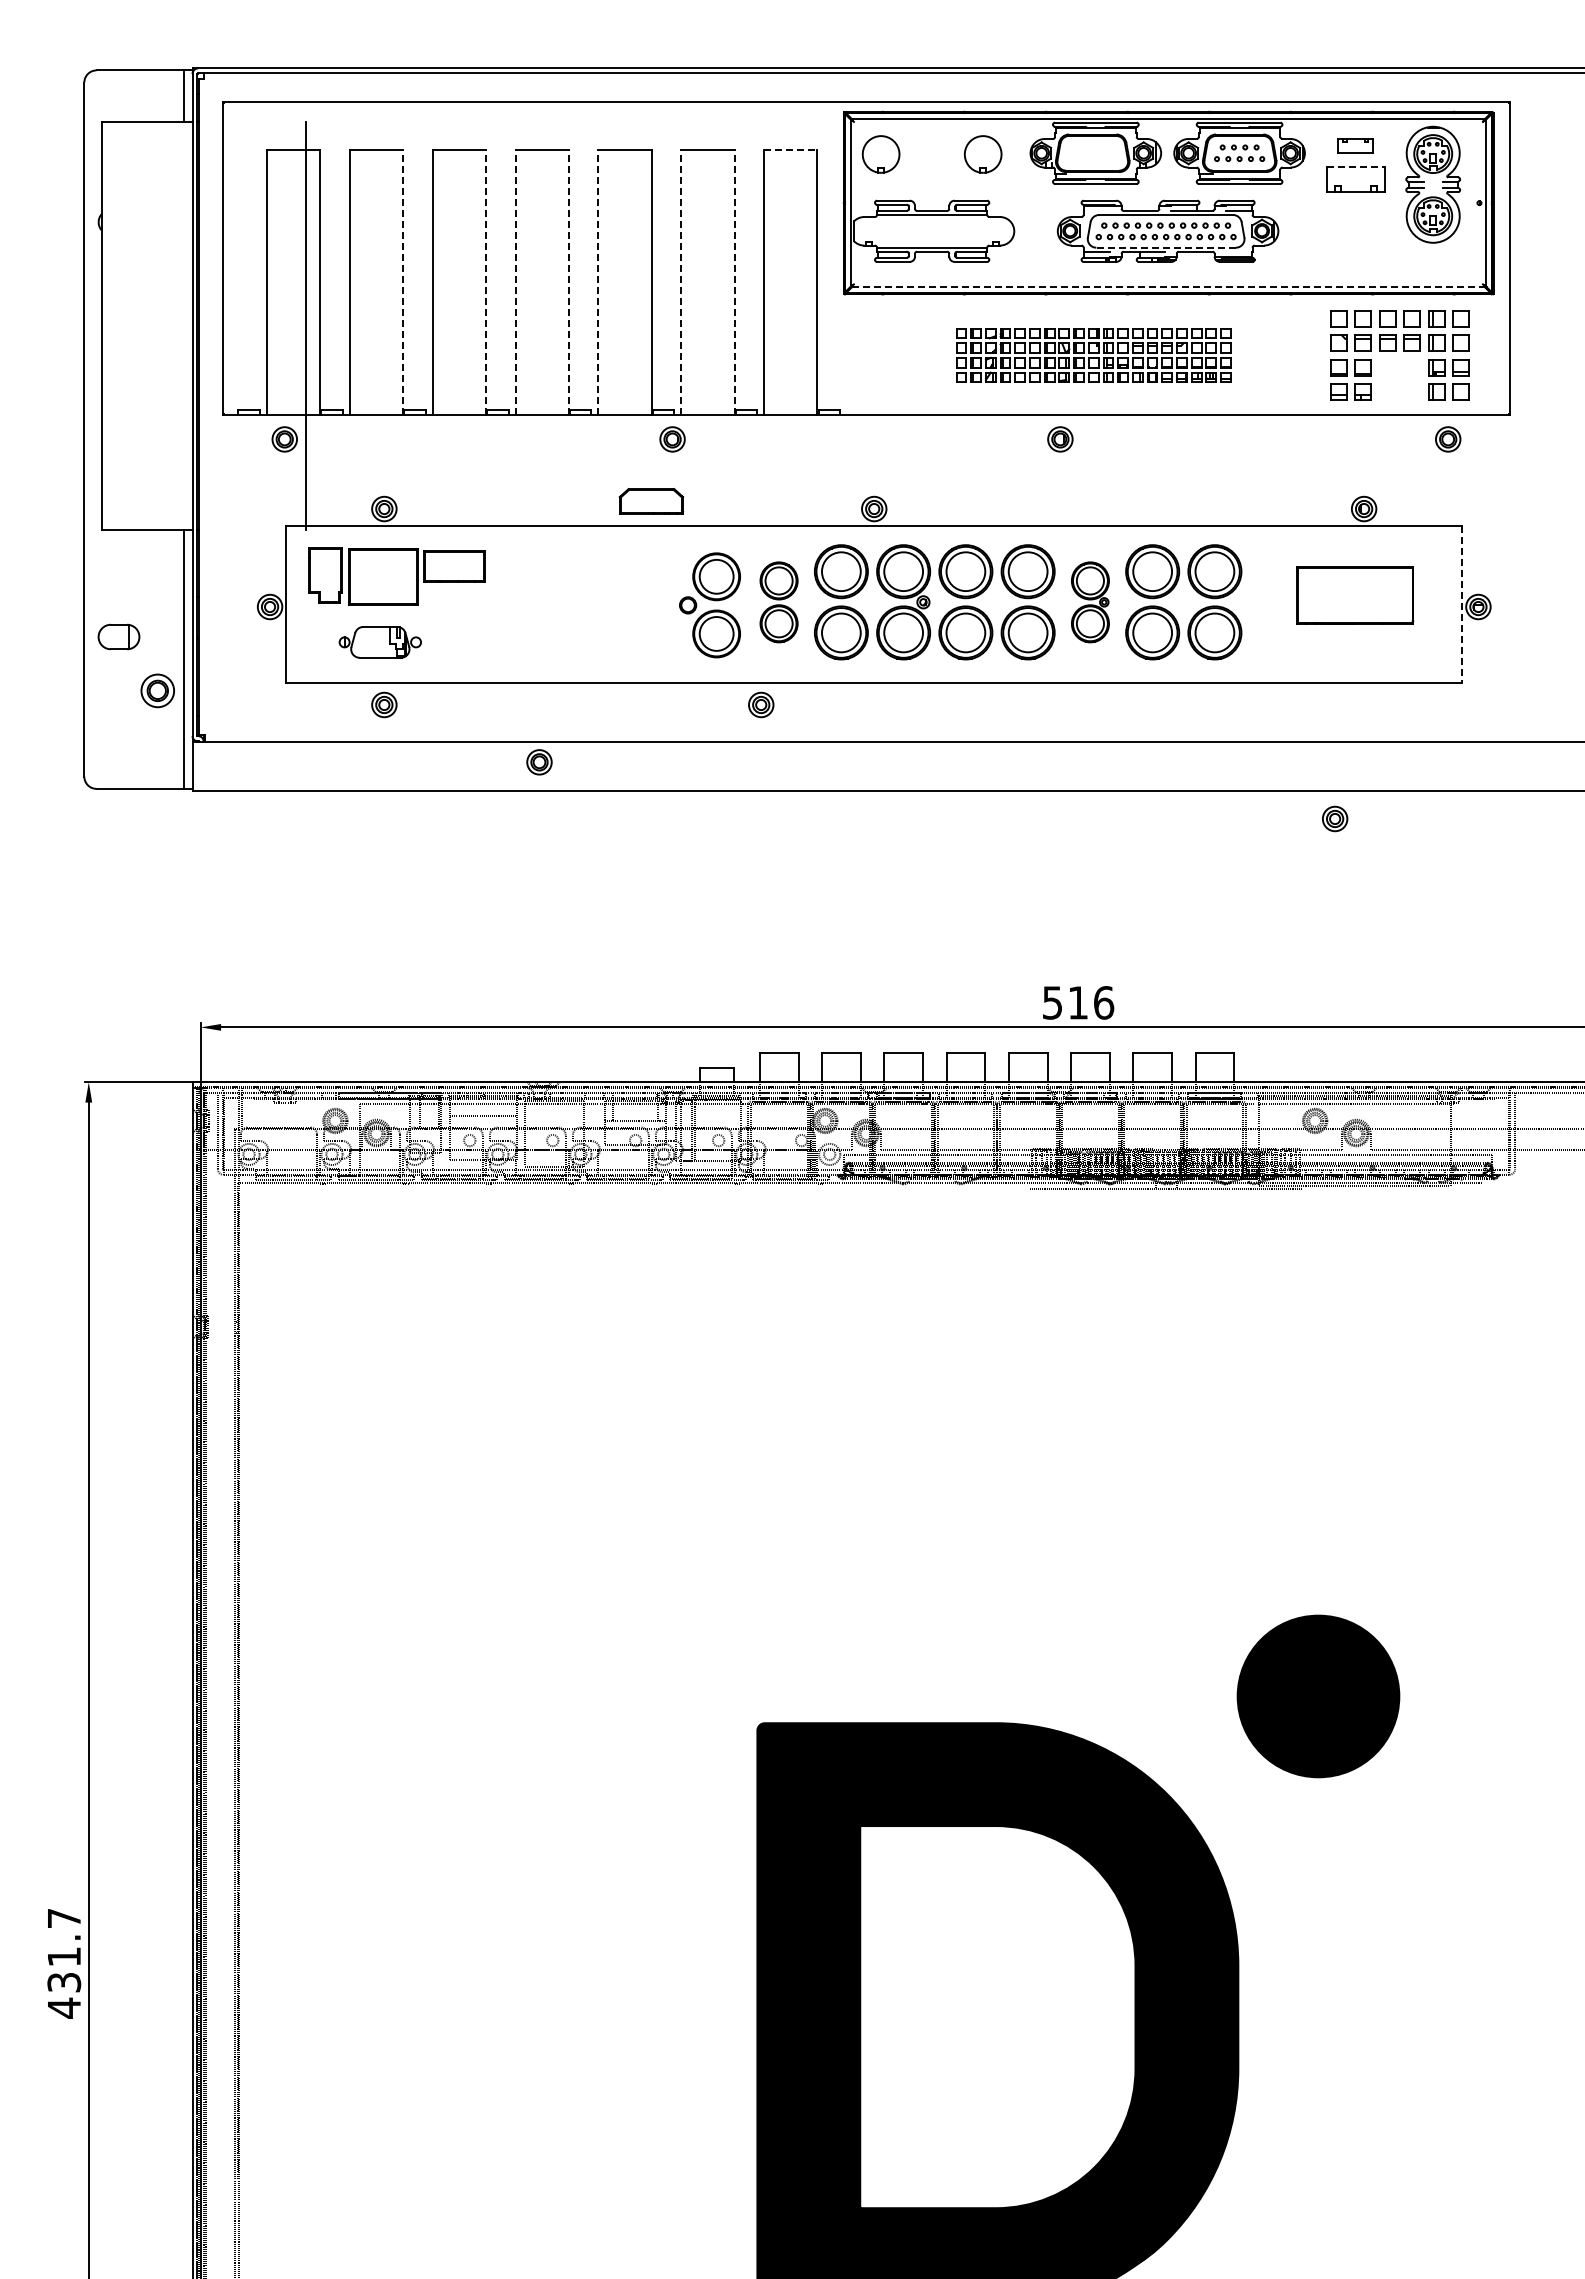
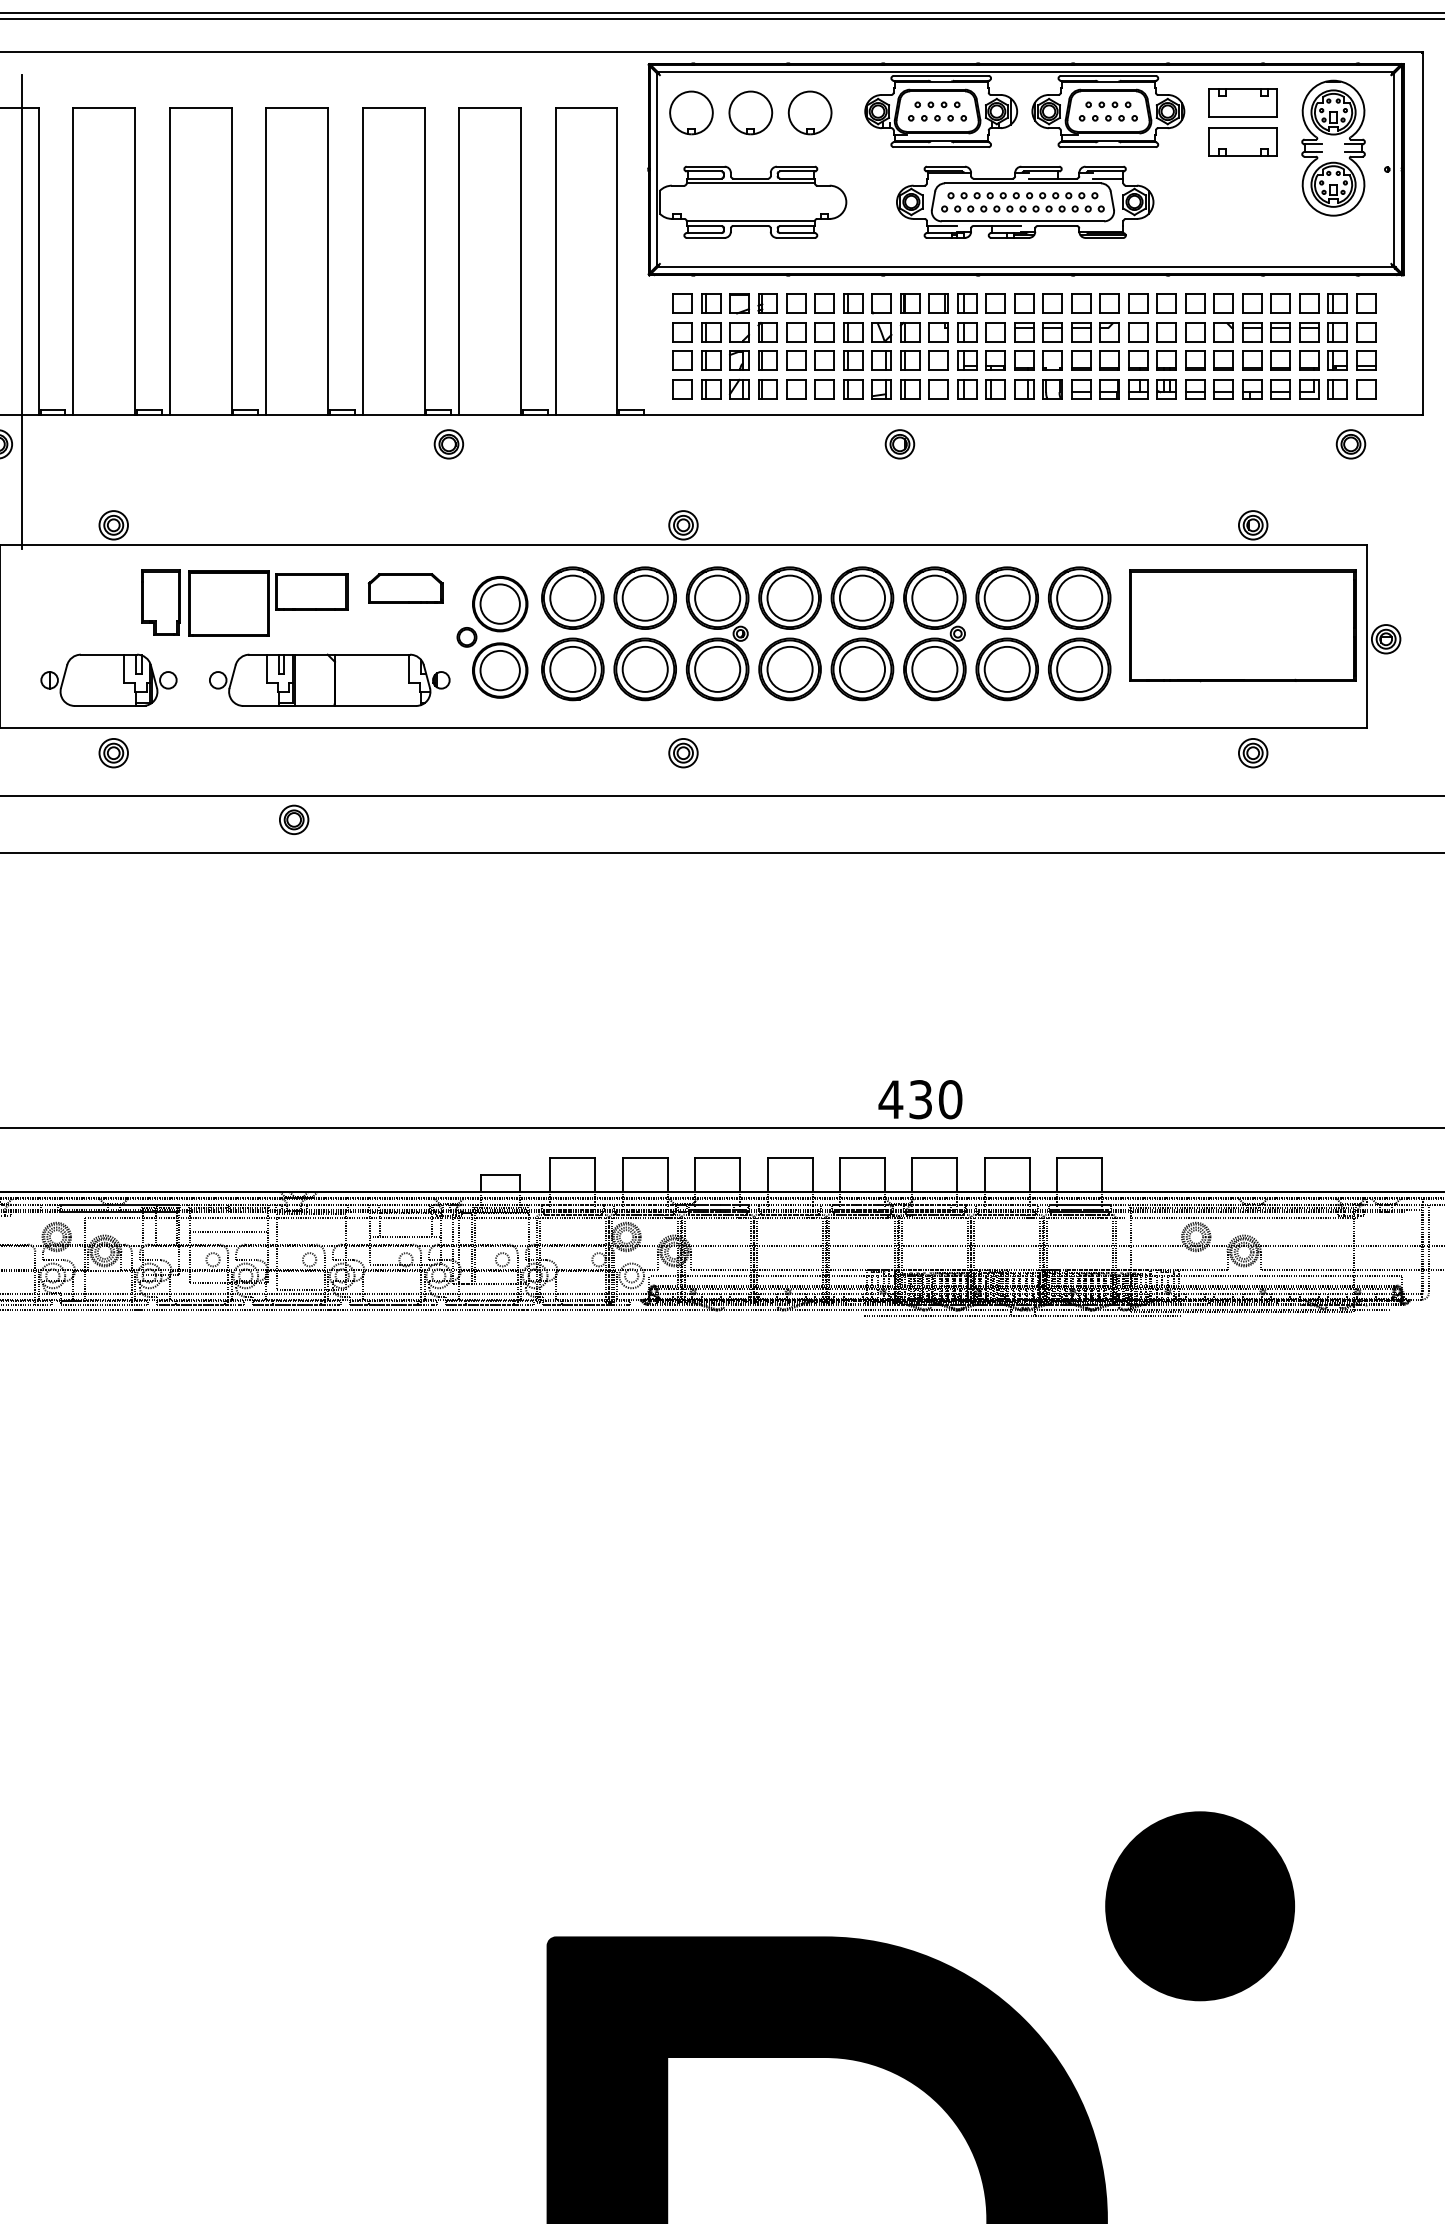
part: (1355, 145) -> (1243, 102), size x1.67
line: (790, 150) -> (586, 108), dashed -> solid
part: (1092, 152) -> (937, 110), added
part: (931, 154) -> (750, 112), added
line: (1356, 167) -> (1244, 128), dashed -> solid
line: (1166, 247) -> (1023, 221), dashed -> solid
line: (402, 281) -> (134, 260), dashed -> solid
line: (485, 281) -> (231, 260), dashed -> solid
line: (515, 281) -> (266, 260), dashed -> solid
line: (568, 281) -> (327, 260), dashed -> solid
line: (598, 281) -> (362, 260), dashed -> solid
line: (681, 281) -> (459, 260), dashed -> solid
line: (734, 281) -> (520, 260), dashed -> solid
line: (1168, 286) -> (1025, 266), dashed -> solid
part: (1093, 355) -> (938, 346), size x1.67
part: (1399, 379) -> (1294, 374), added
part: (651, 501) -> (405, 588), moved
part: (396, 576) -> (244, 603), moved
part: (1354, 595) -> (1242, 625), size x1.67
part: (778, 602) -> (572, 634), size x1.43
part: (1090, 602) -> (934, 634), size x1.43
line: (1462, 604) -> (1367, 636), dashed -> solid
part: (380, 642) -> (109, 680), size x1.43
part: (570, 642) -> (330, 680), added
part: (761, 704) -> (683, 752), moved
part: (1335, 818) -> (1253, 752), moved
text: (1077, 1002) -> (919, 1099), 516 -> 430

